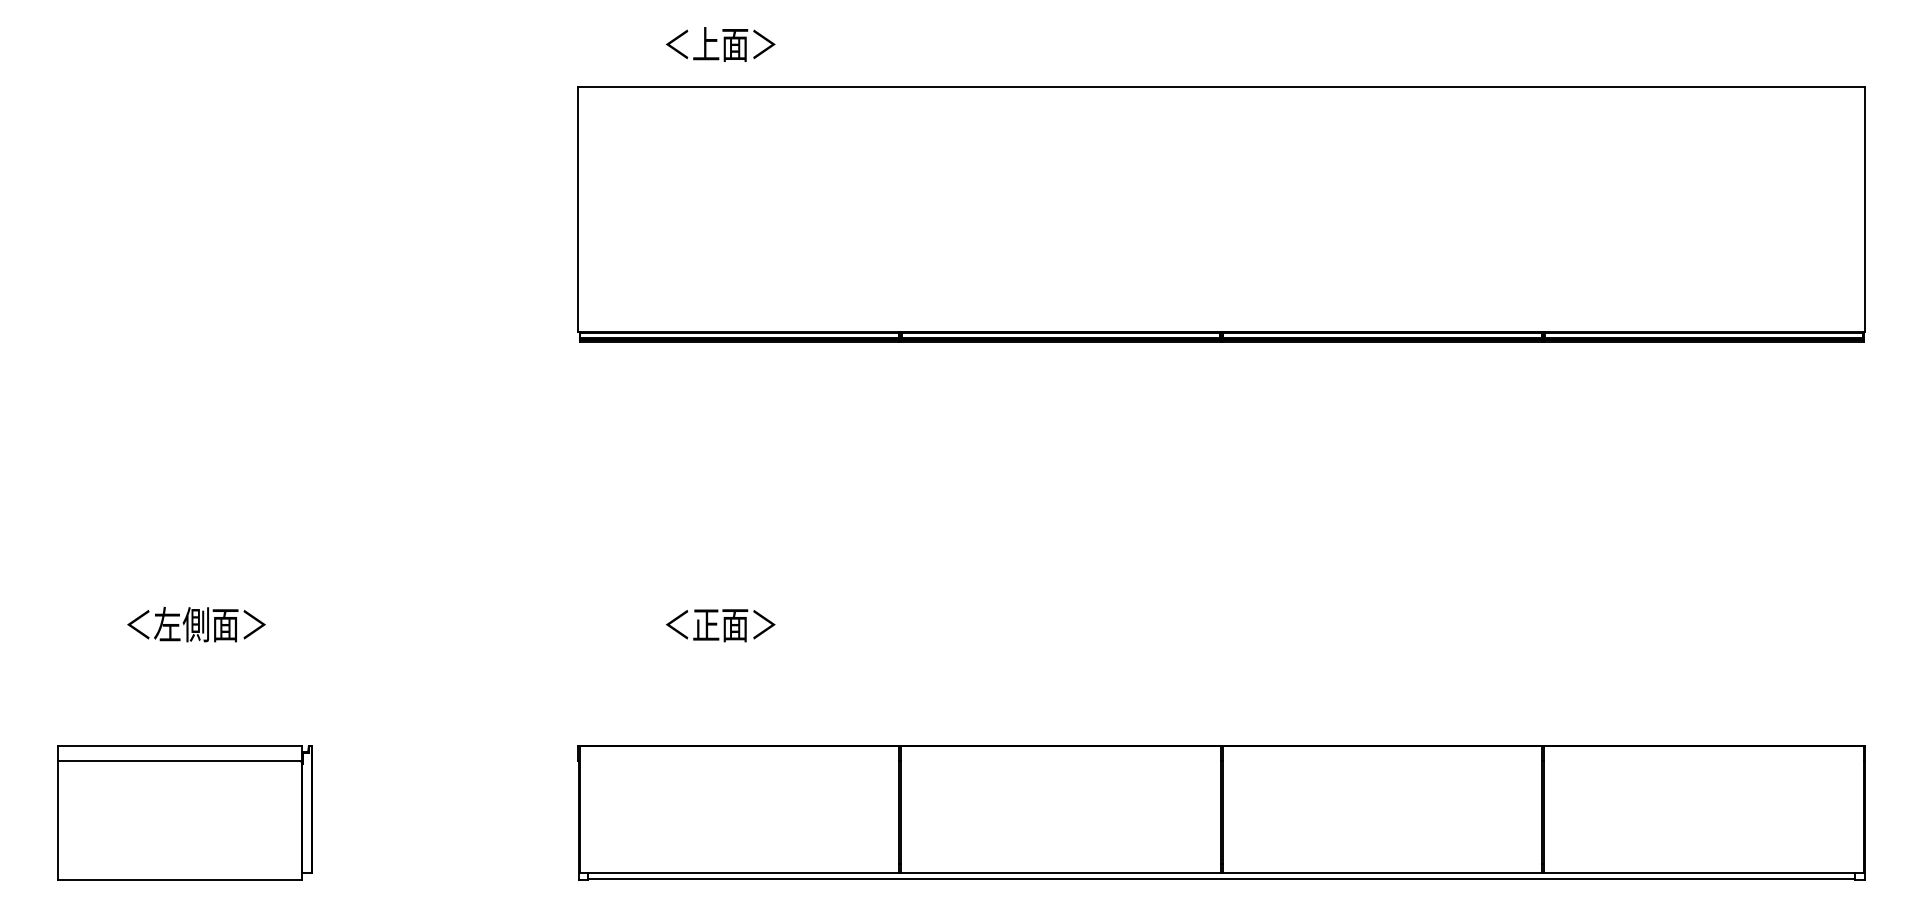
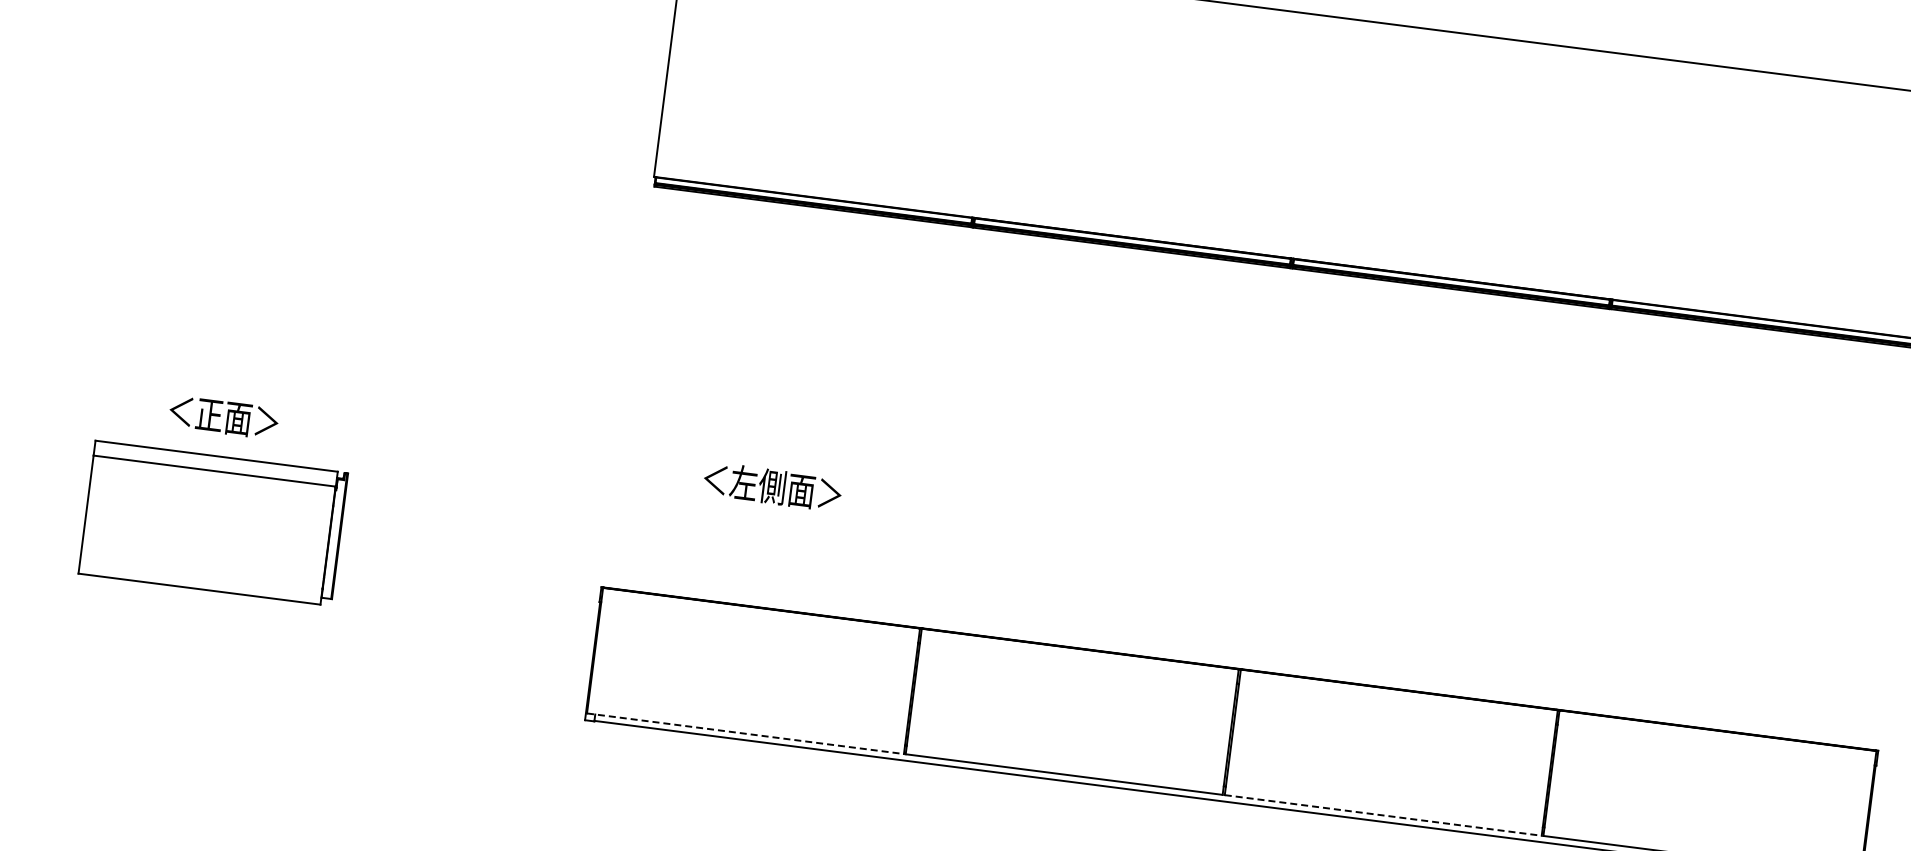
text: (209, 624) -> (251, 419), ＜左側面＞ -> ＜正面＞
text: (748, 624) -> (785, 488), ＜正面＞ -> ＜左側面＞
part: (184, 812) -> (212, 522), moved
line: (739, 872) -> (745, 733), solid -> dashed
line: (1382, 872) -> (1383, 814), solid -> dashed

